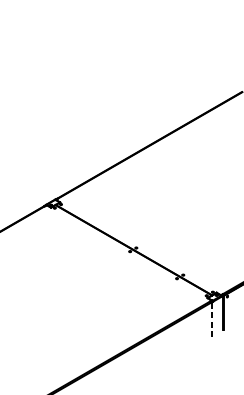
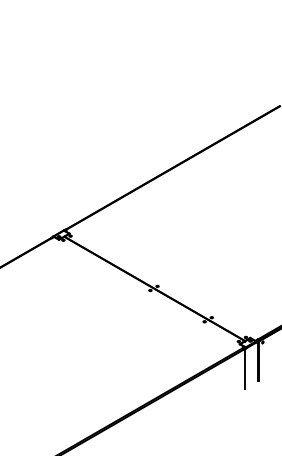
line: (211, 319) -> (244, 369), dashed -> solid

